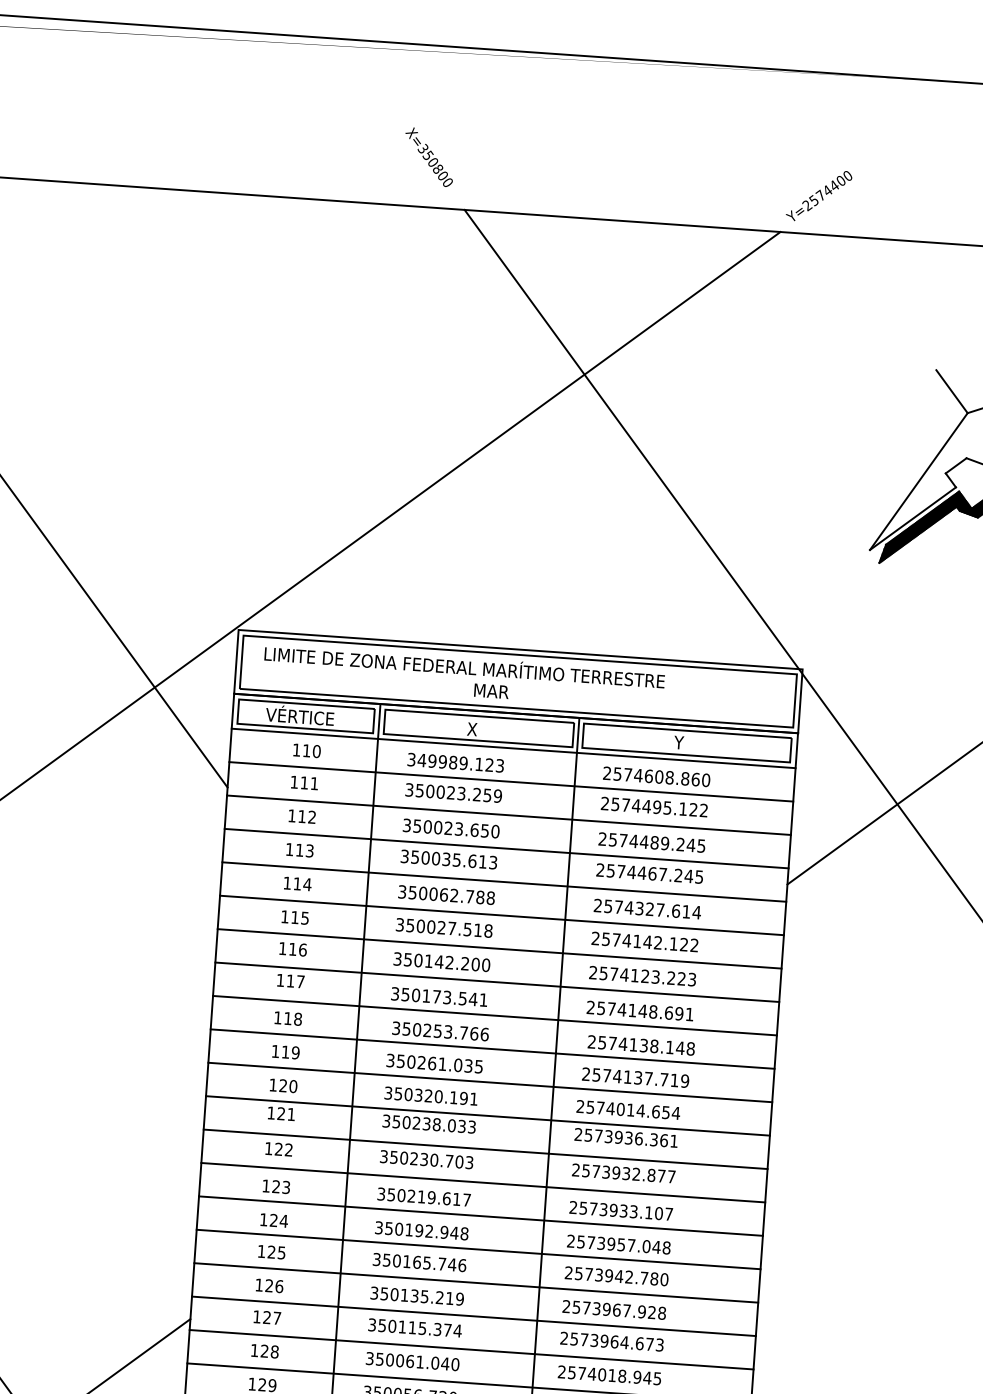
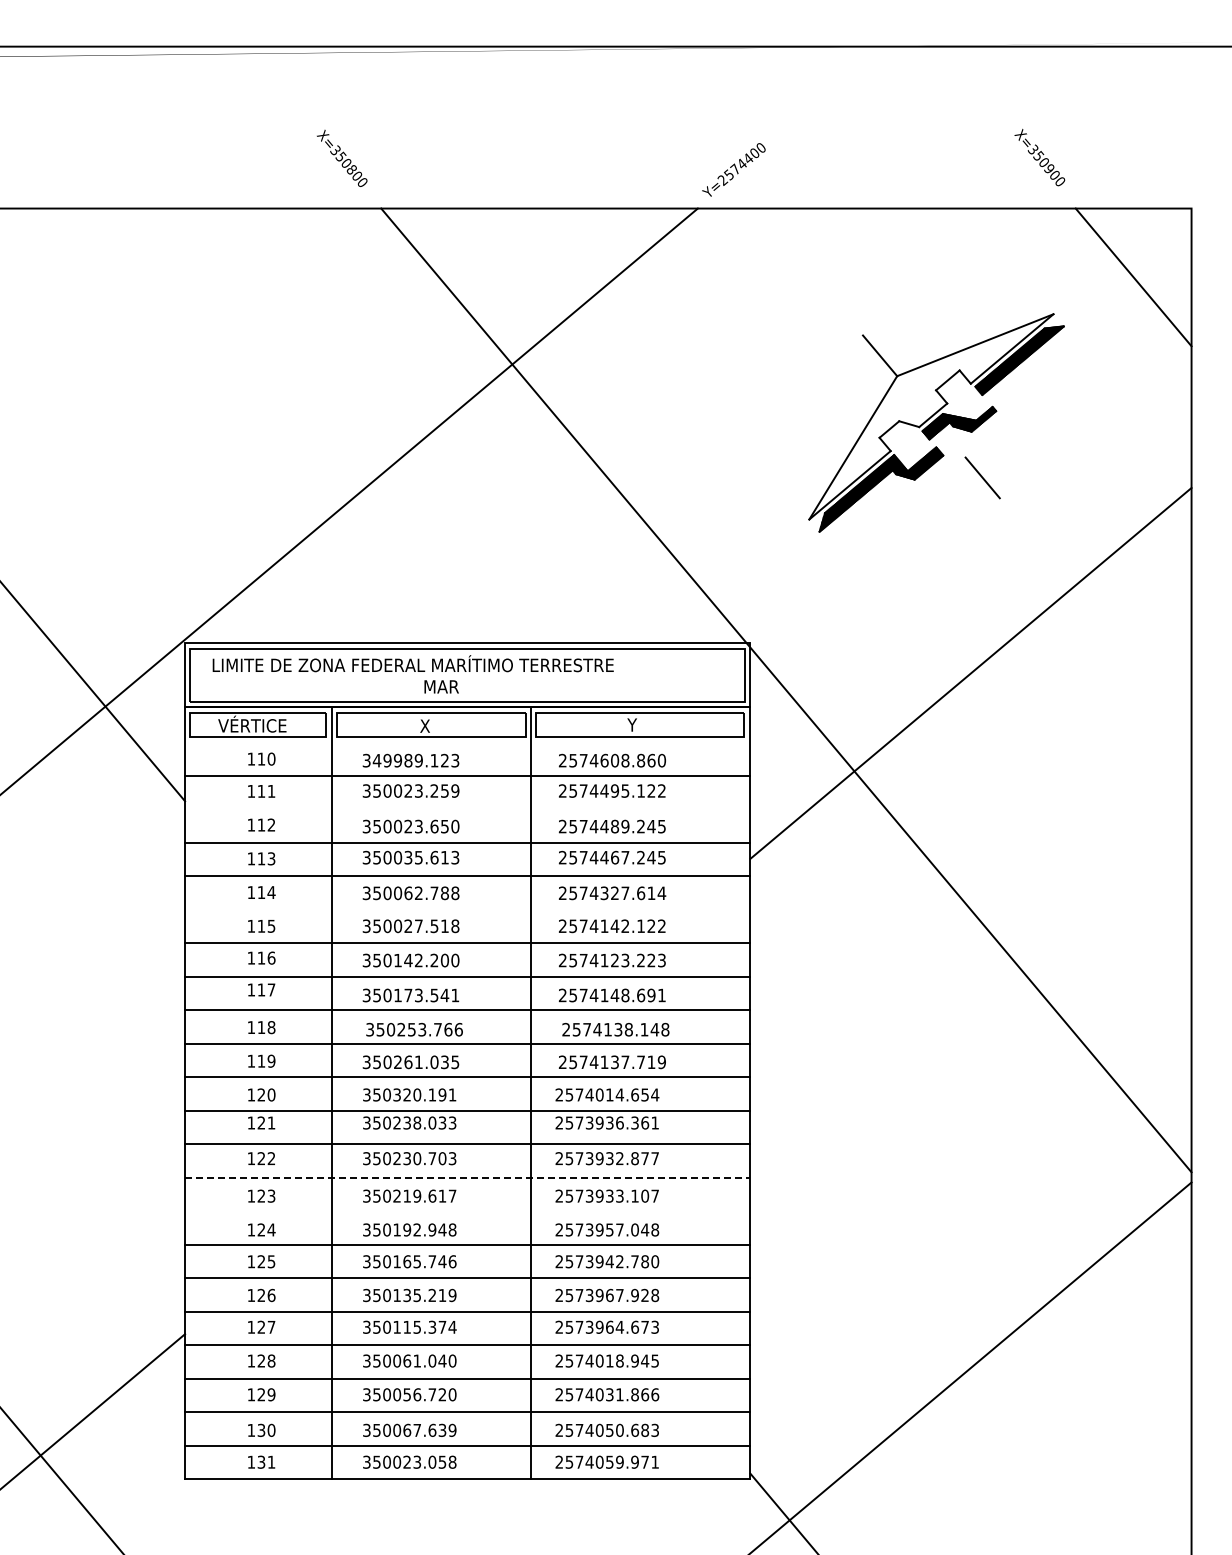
line: (513, 748) -> (467, 742), removed
line: (508, 815) -> (467, 809), removed
line: (501, 915) -> (467, 909), removed
line: (483, 1182) -> (467, 1177), solid -> dashed
line: (480, 1216) -> (467, 1211), removed

